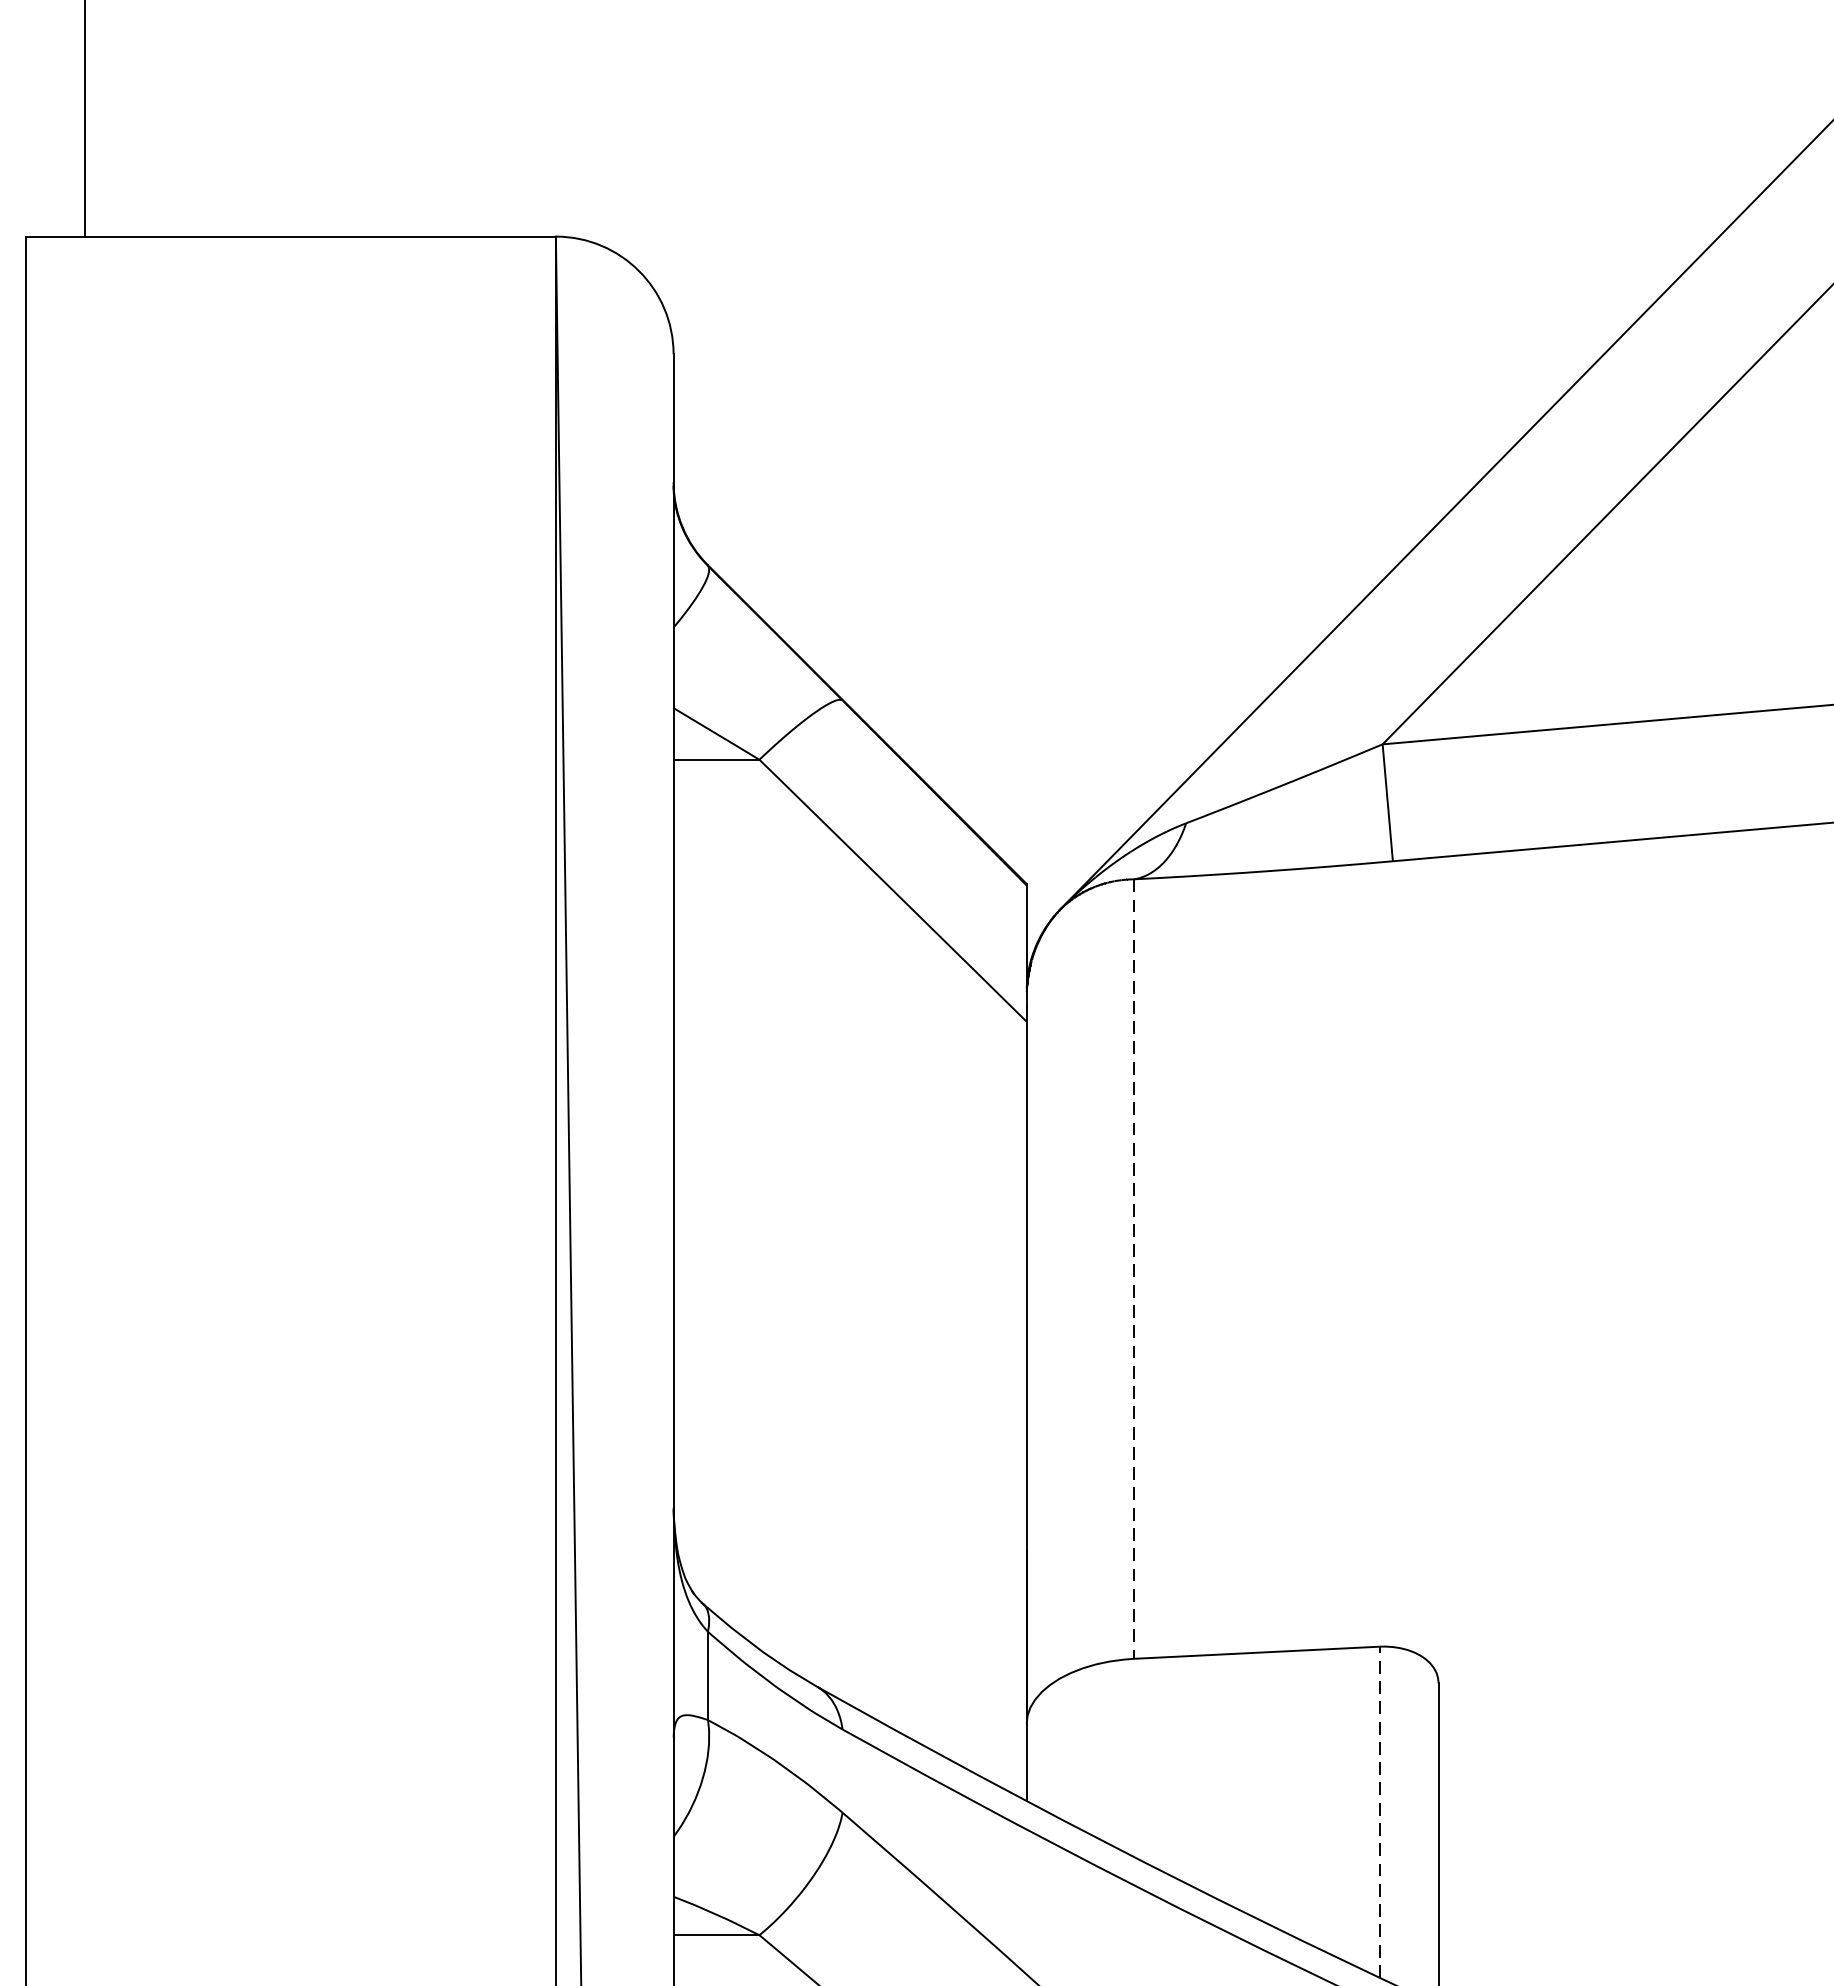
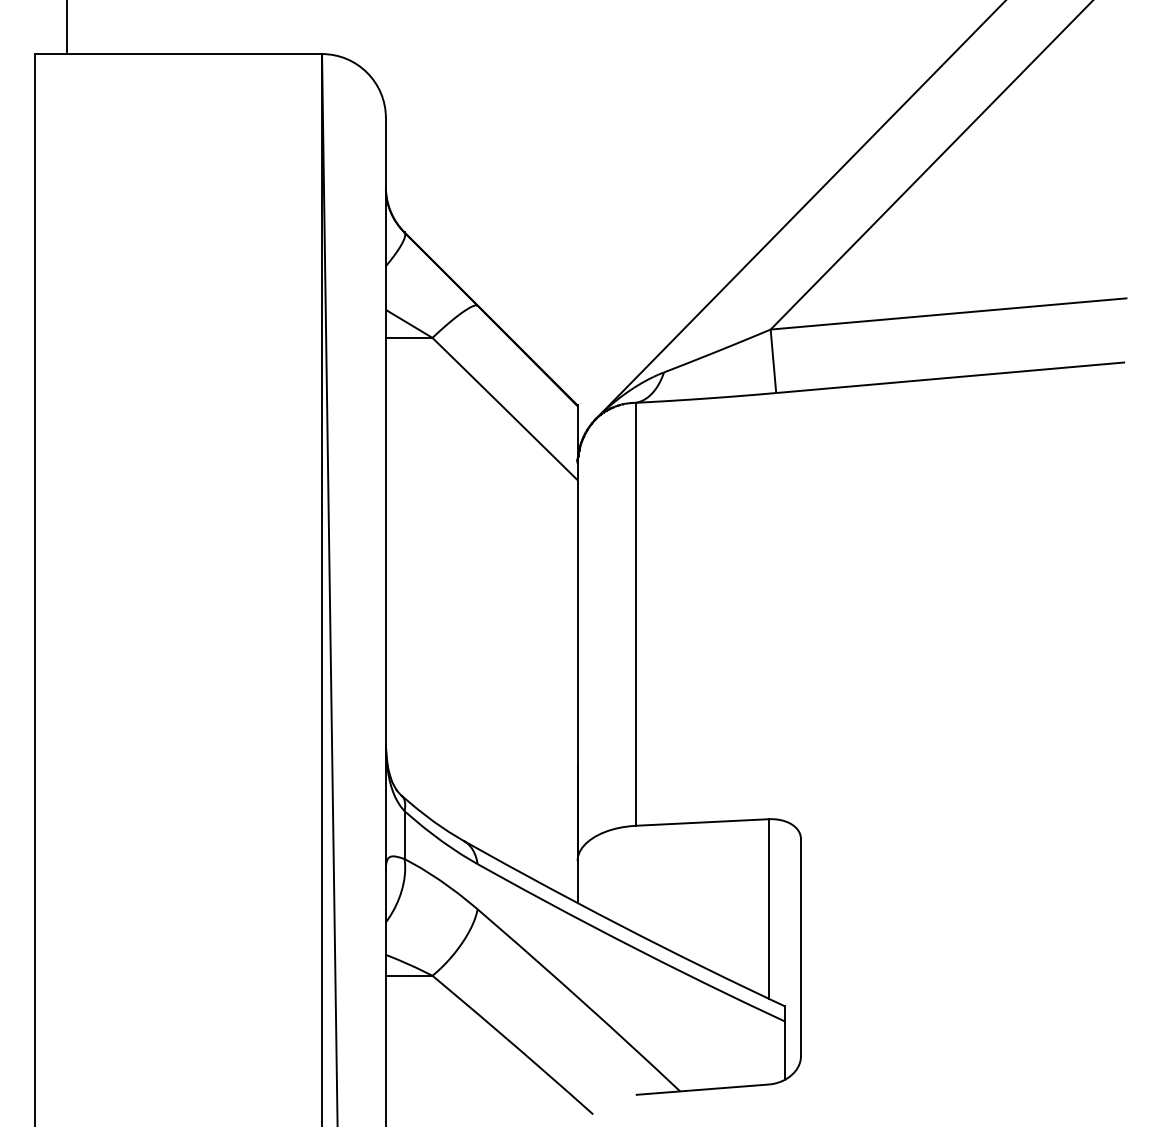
line: (1133, 1269) -> (635, 614), dashed -> solid
line: (1380, 1813) -> (769, 909), dashed -> solid

